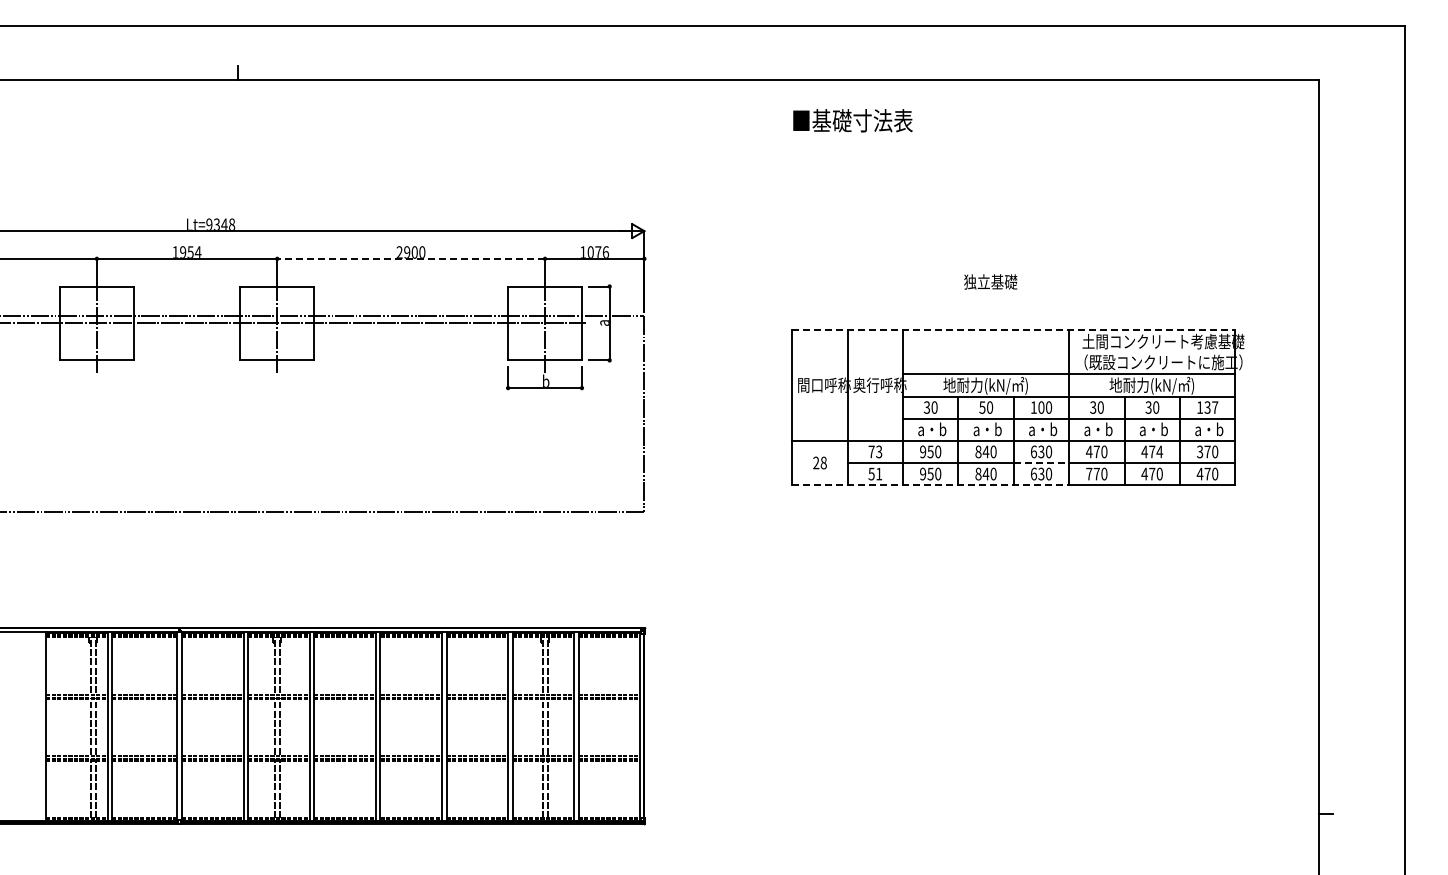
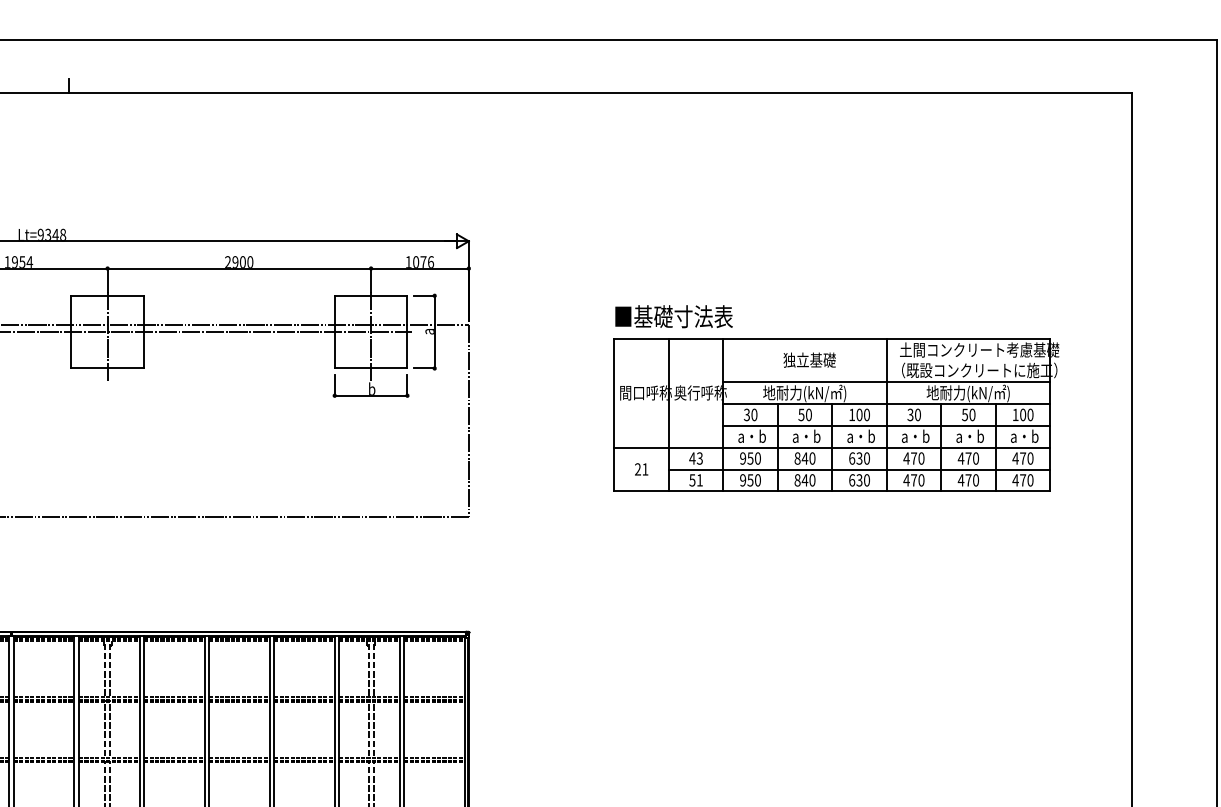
text: (852, 120) -> (673, 316), moved
line: (411, 258) -> (239, 268), dashed -> solid
text: (990, 281) -> (809, 359), moved
line: (1013, 330) -> (832, 339), dashed -> solid
text: (1148, 407) -> (964, 414), 30 -> 50
text: (1211, 407) -> (1026, 414), 137 -> 100
text: (871, 451) -> (692, 458), 73 -> 43
text: (1159, 451) -> (975, 458), 474 -> 470
text: (1199, 451) -> (1015, 458), 370 -> 470
text: (823, 462) -> (645, 468), 28 -> 21
line: (1041, 463) -> (859, 469), dashed -> solid
text: (1088, 473) -> (905, 479), 770 -> 470
line: (931, 485) -> (751, 491), dashed -> solid

